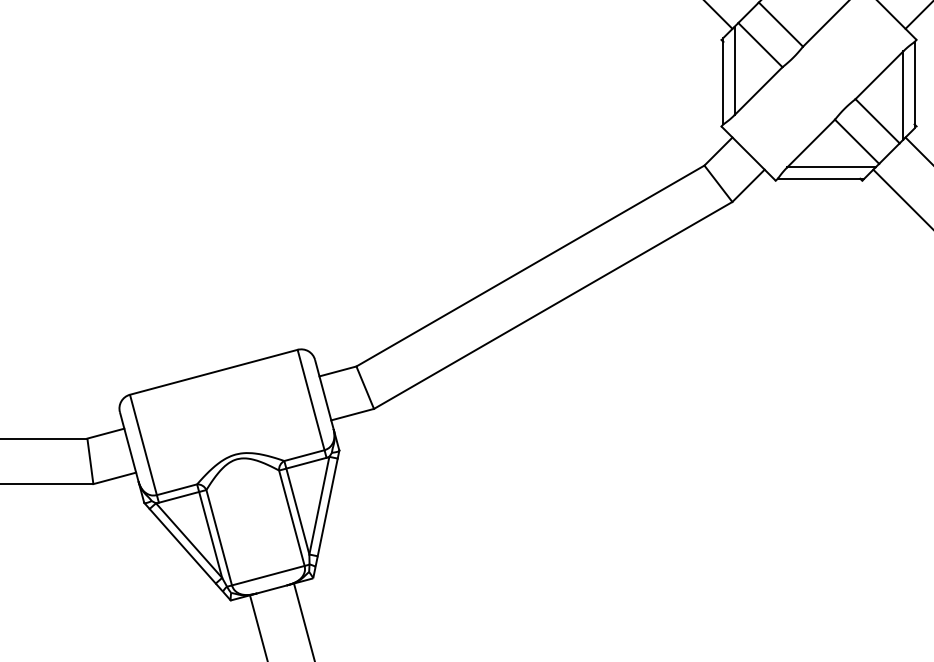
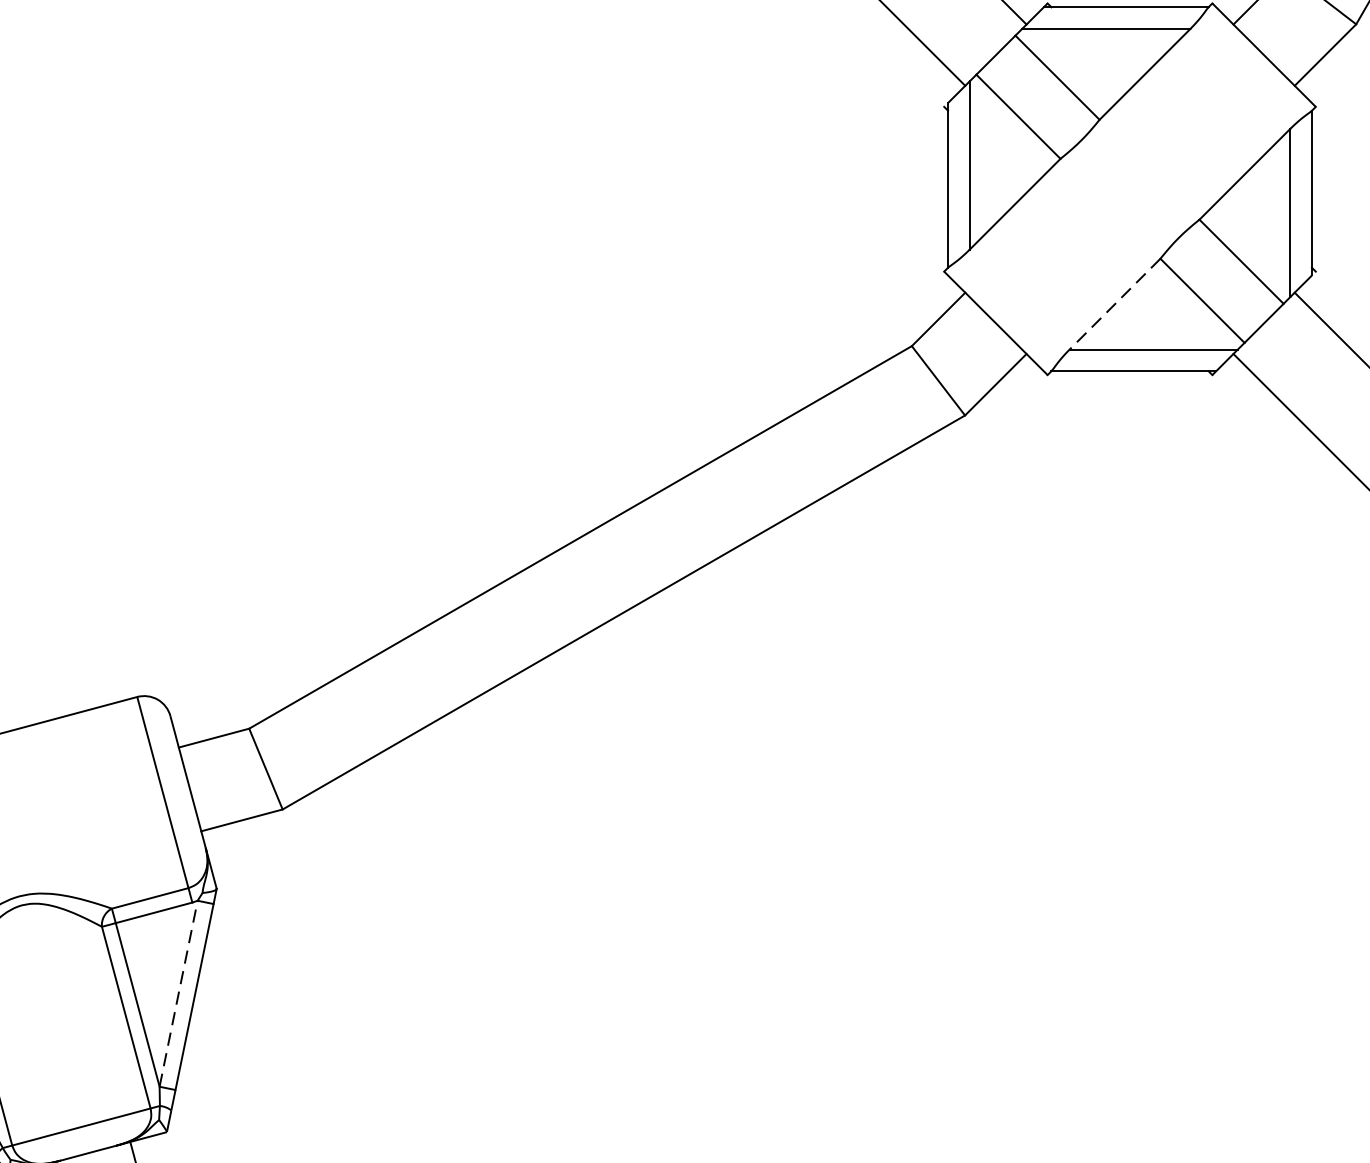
line: (811, 143) -> (1115, 304), solid -> dashed
line: (319, 505) -> (178, 993), solid -> dashed

